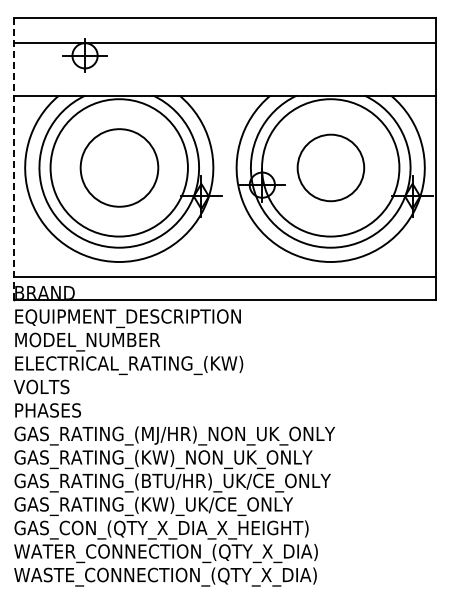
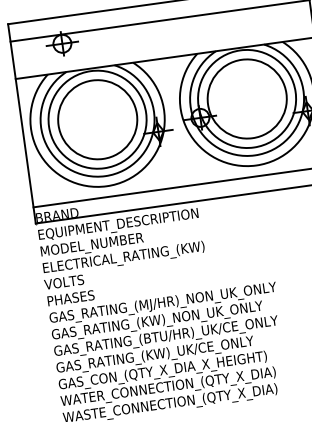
line: (13, 159) -> (21, 124), dashed -> solid
circle: (119, 167) -> (97, 119), size x1.43
circle: (330, 167) -> (246, 98), size x1.67

